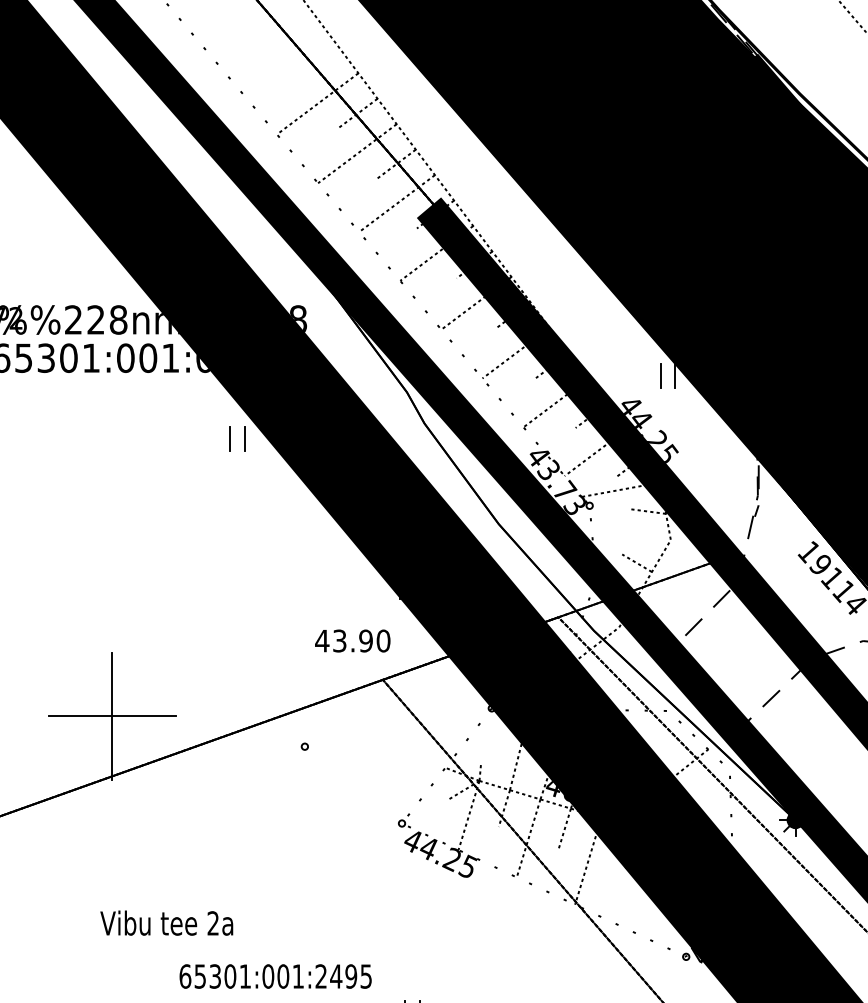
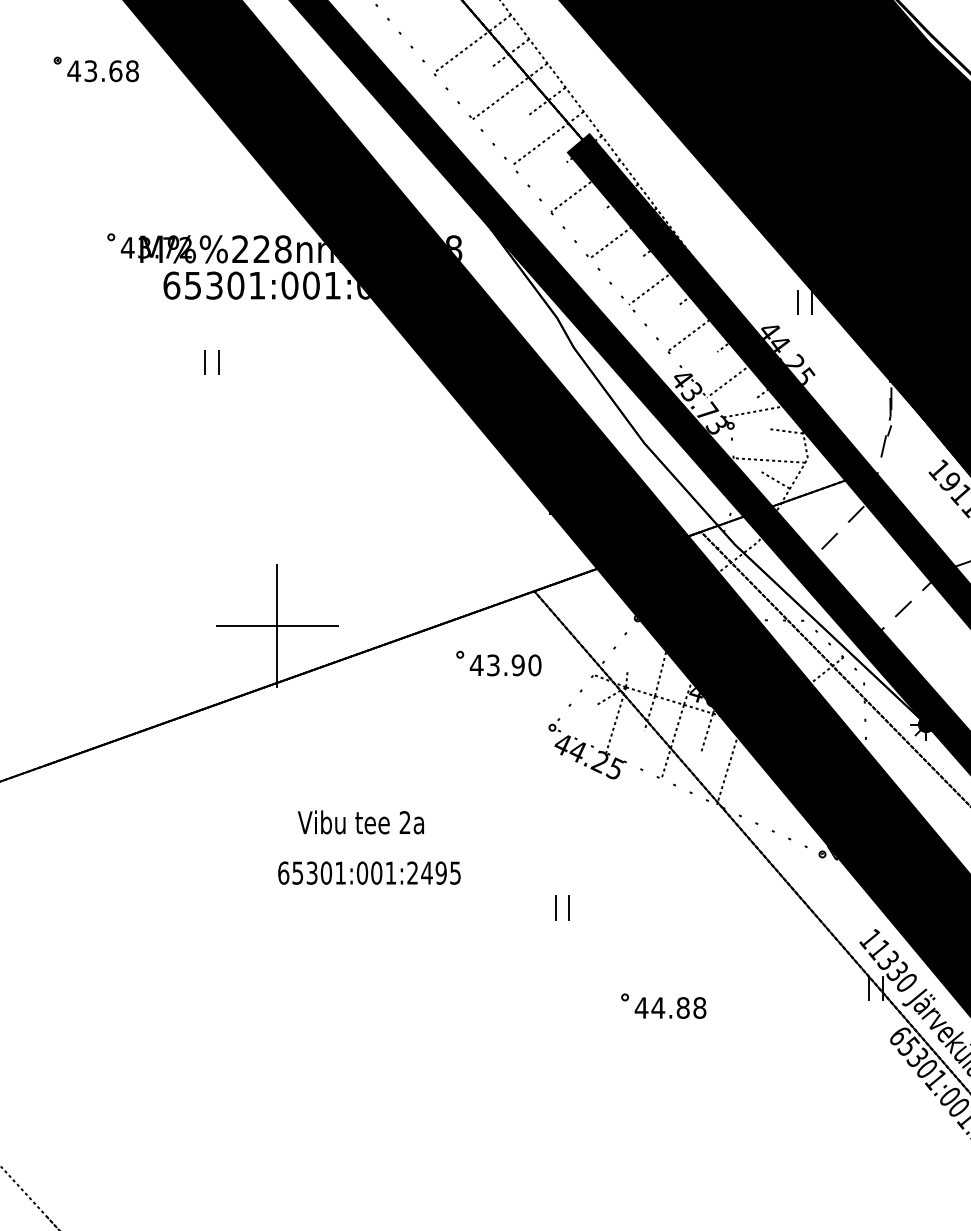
part: (236, 439) -> (211, 362), moved
line: (630, 542) -> (769, 460), added
text: (352, 641) -> (505, 665), moved
text: (166, 923) -> (360, 822), moved
text: (275, 975) -> (369, 872), moved

